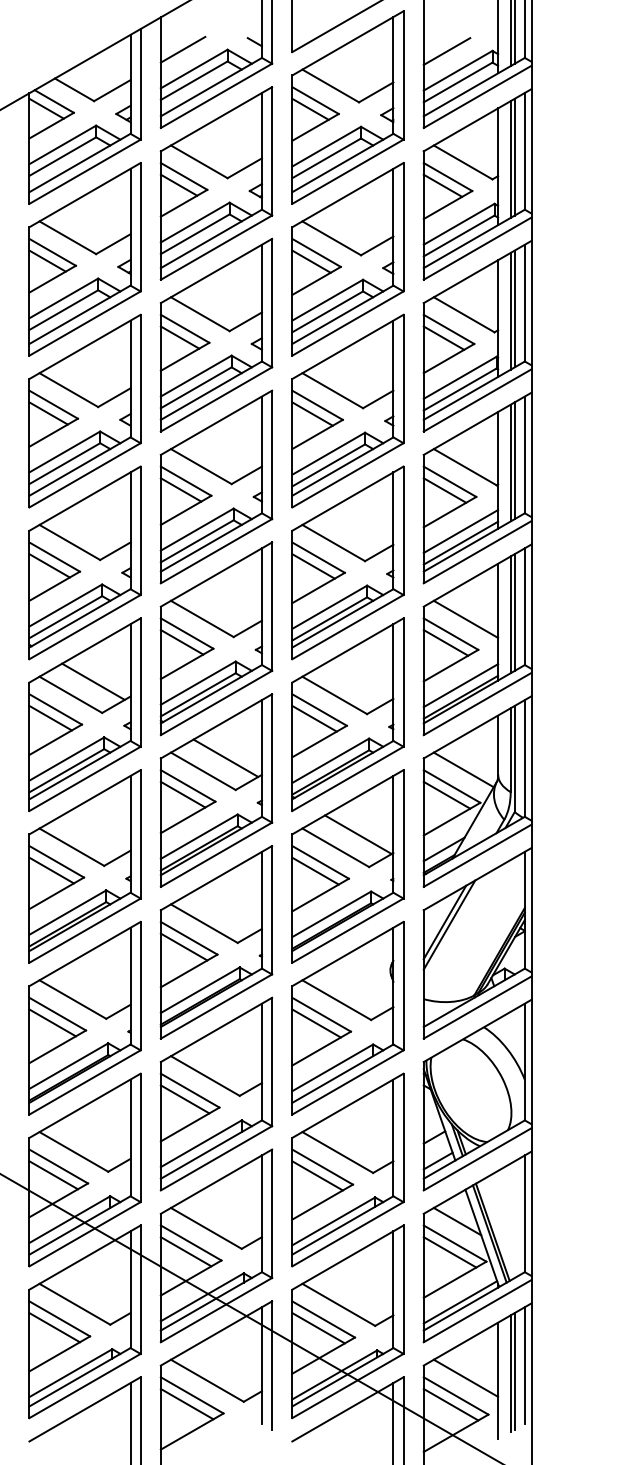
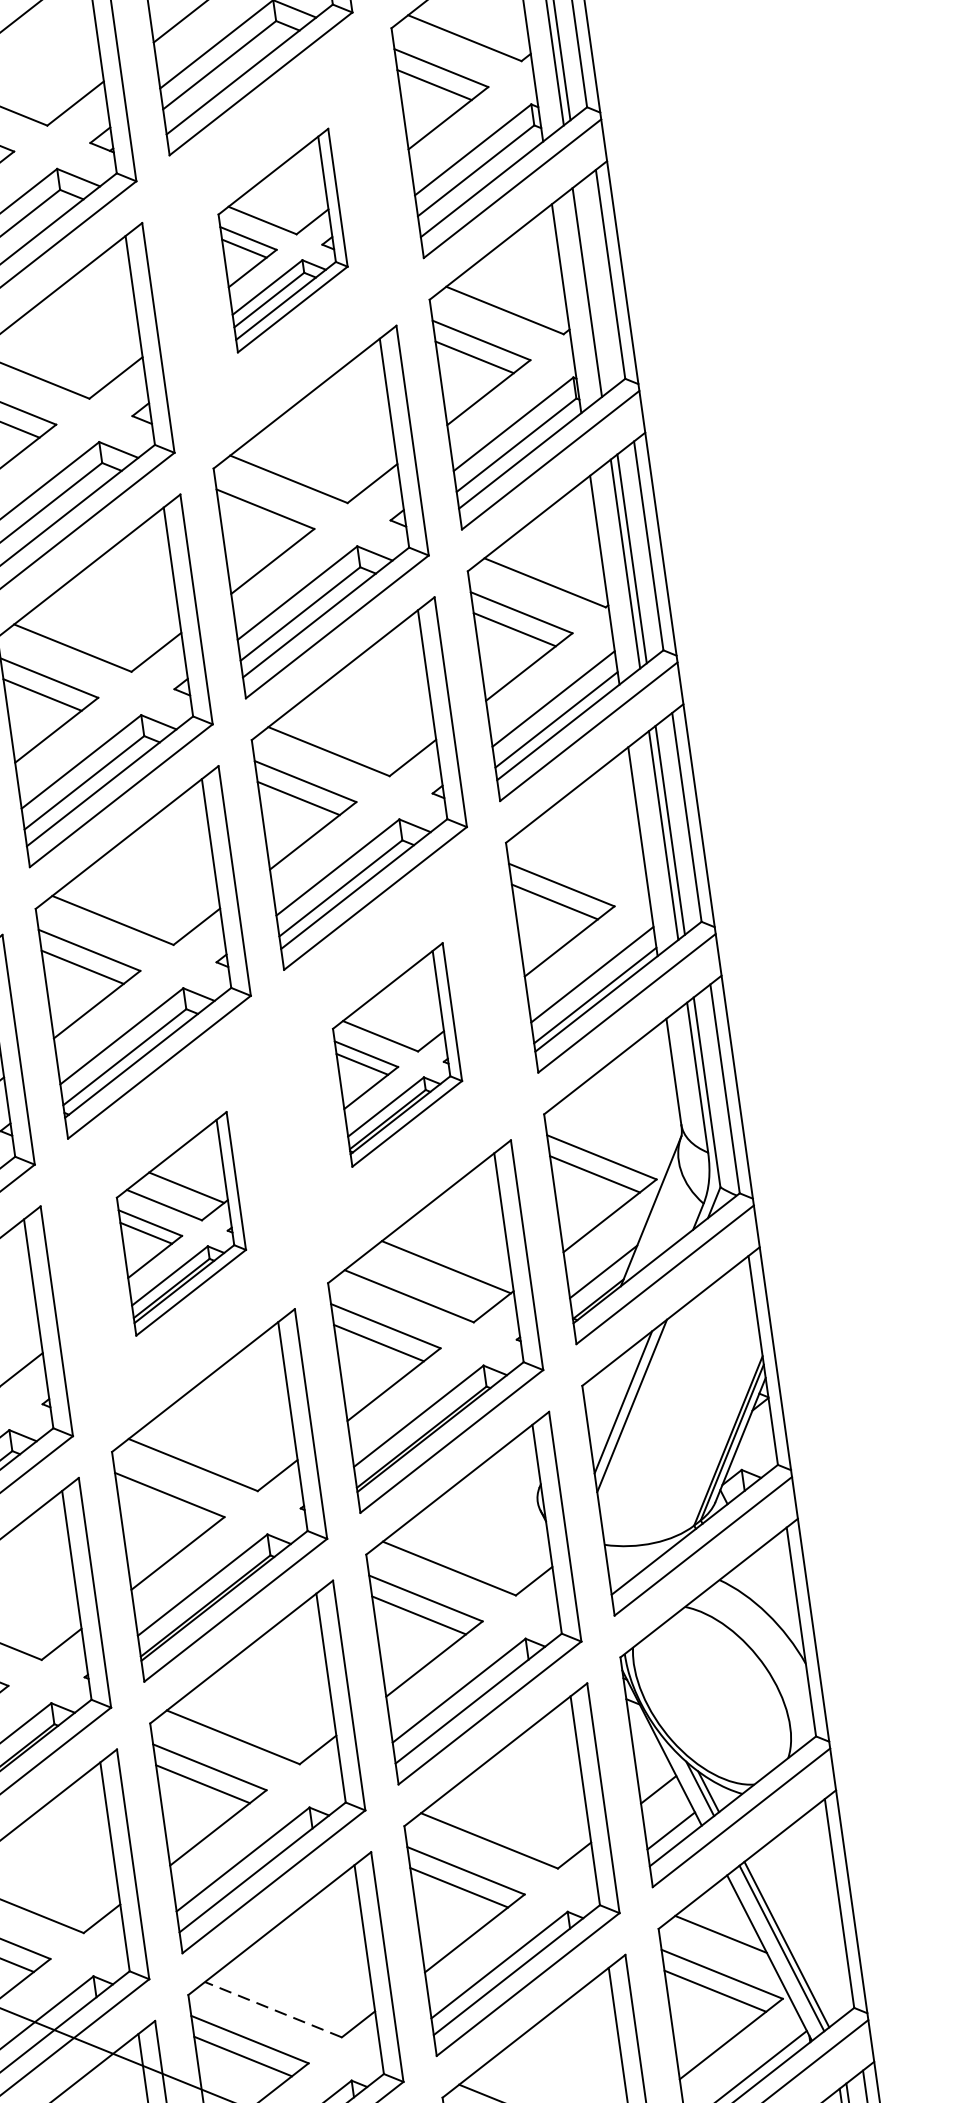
part: (347, 259) -> (282, 240), size x0.6
line: (514, 308) -> (593, 286), removed
line: (312, 413) -> (258, 525), removed
line: (465, 618) -> (583, 853), removed
part: (347, 714) -> (396, 1054), size x0.6
line: (463, 769) -> (618, 1124), removed
part: (216, 790) -> (181, 1223), size x0.6
line: (183, 946) -> (161, 1511), removed
line: (206, 1228) -> (273, 2009), solid -> dashed

